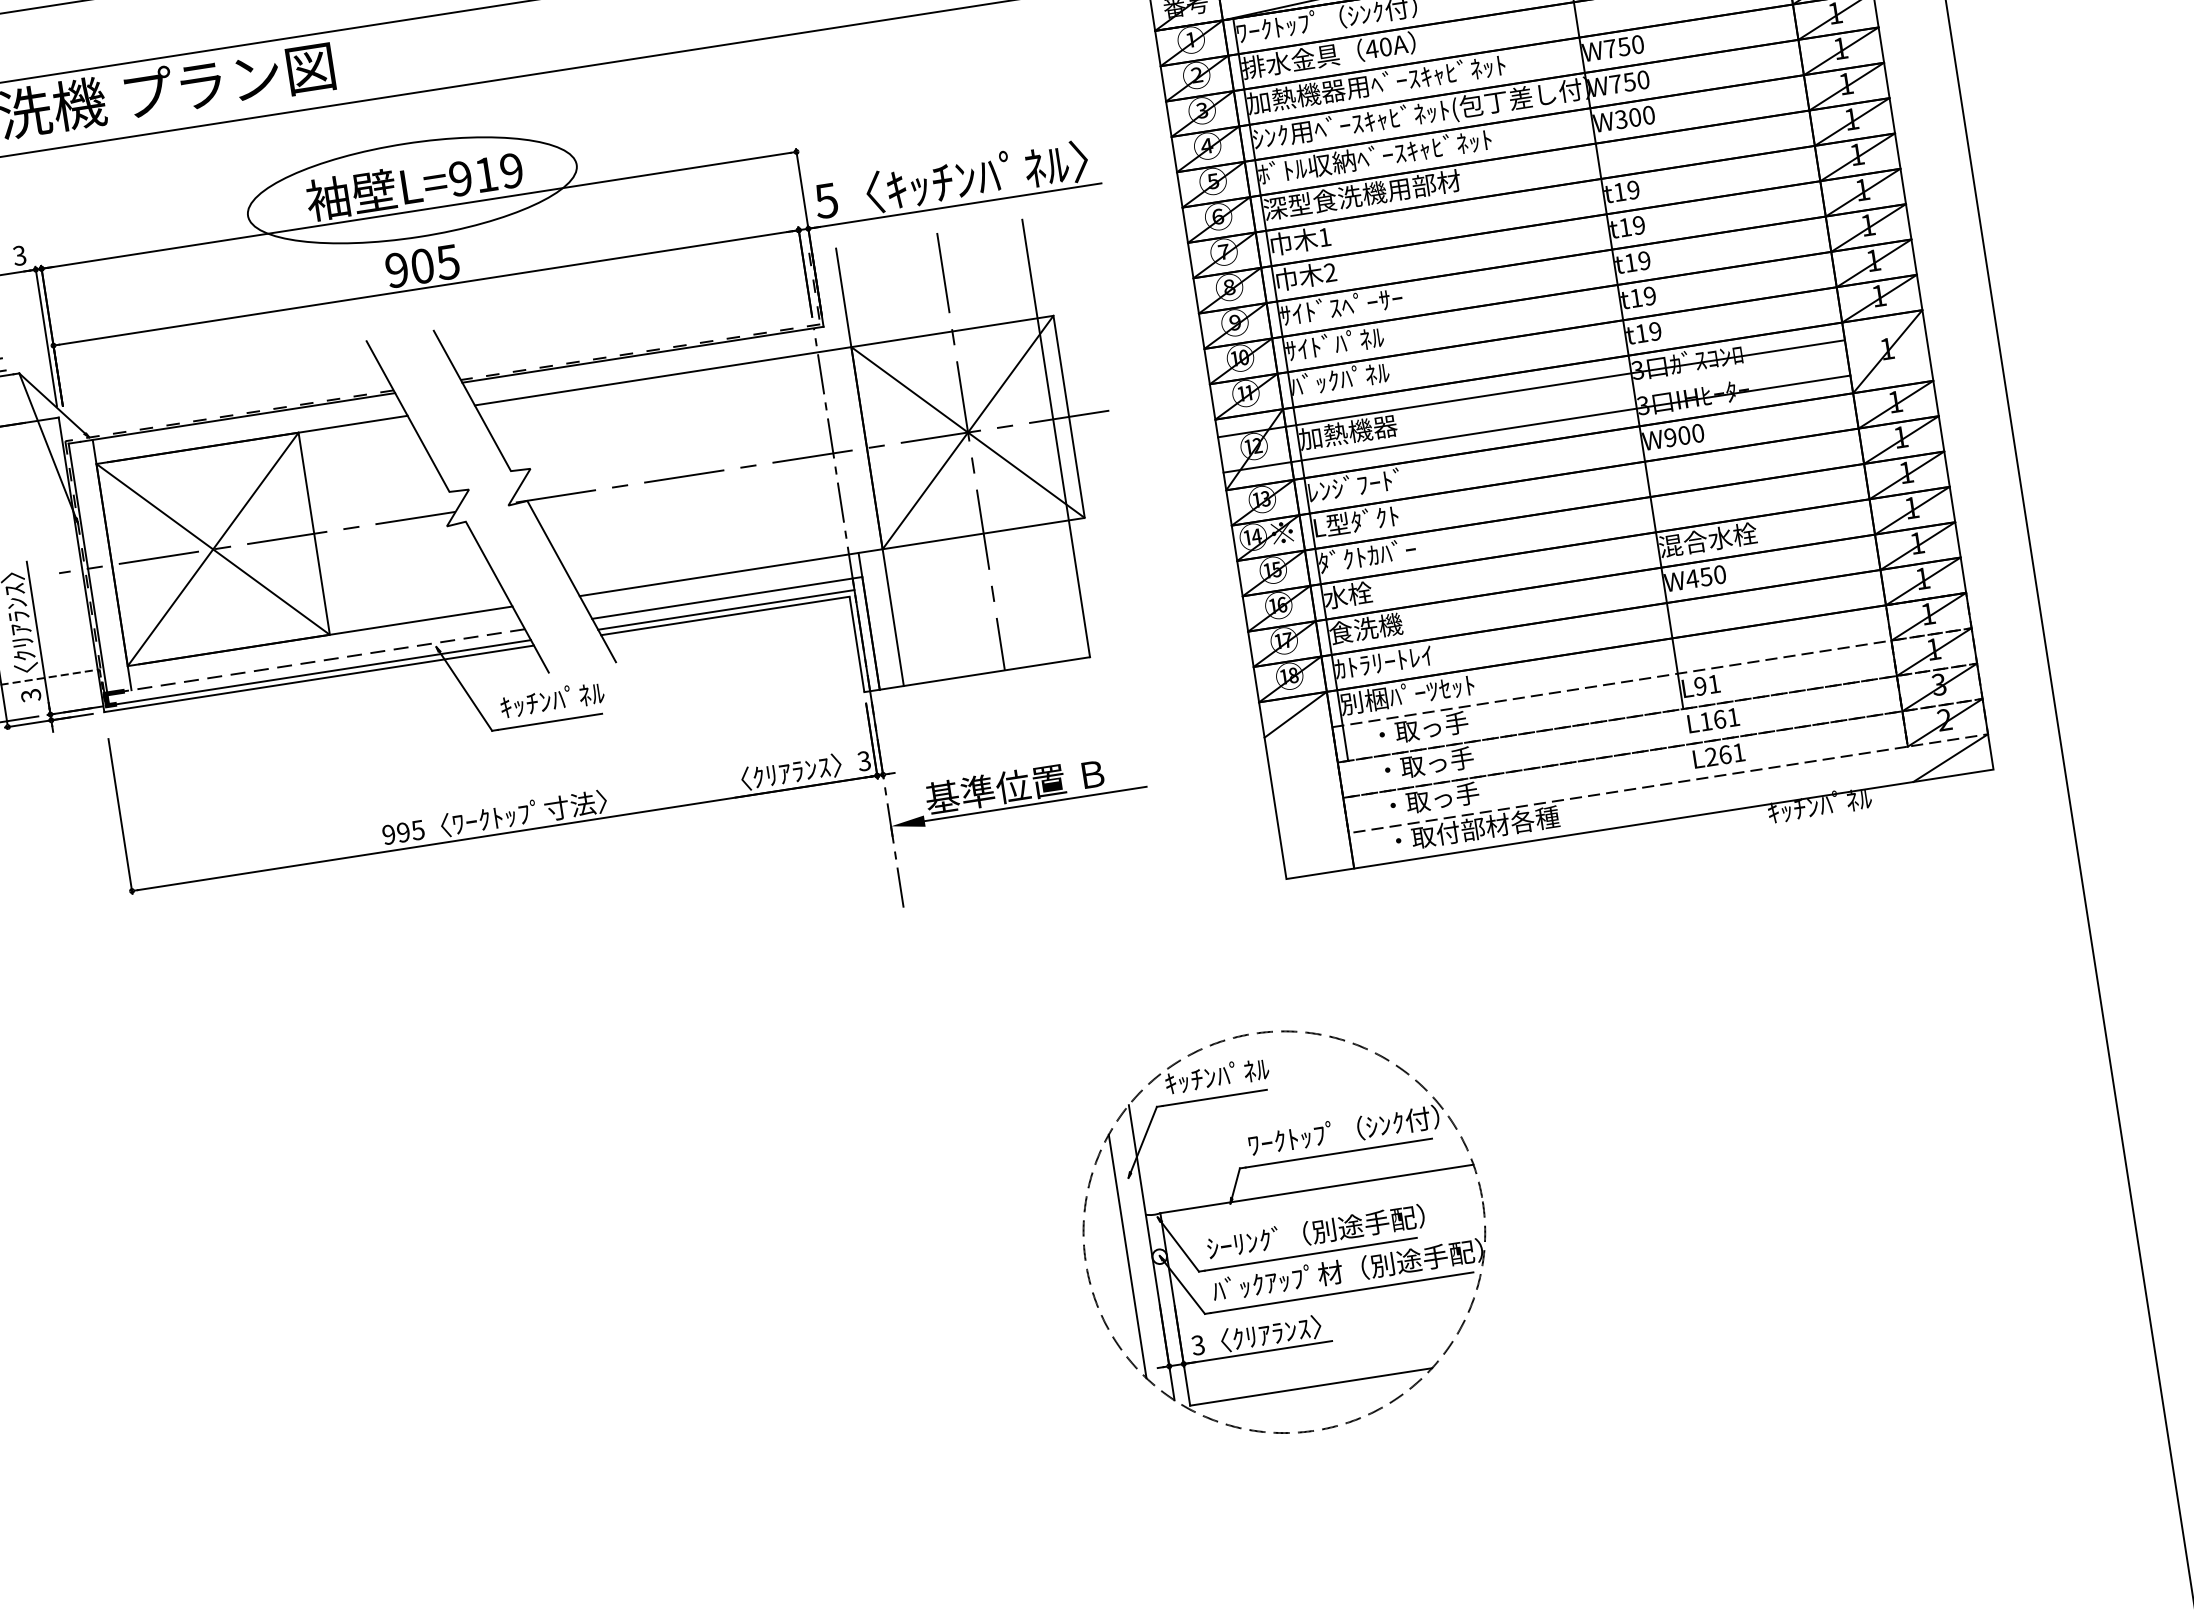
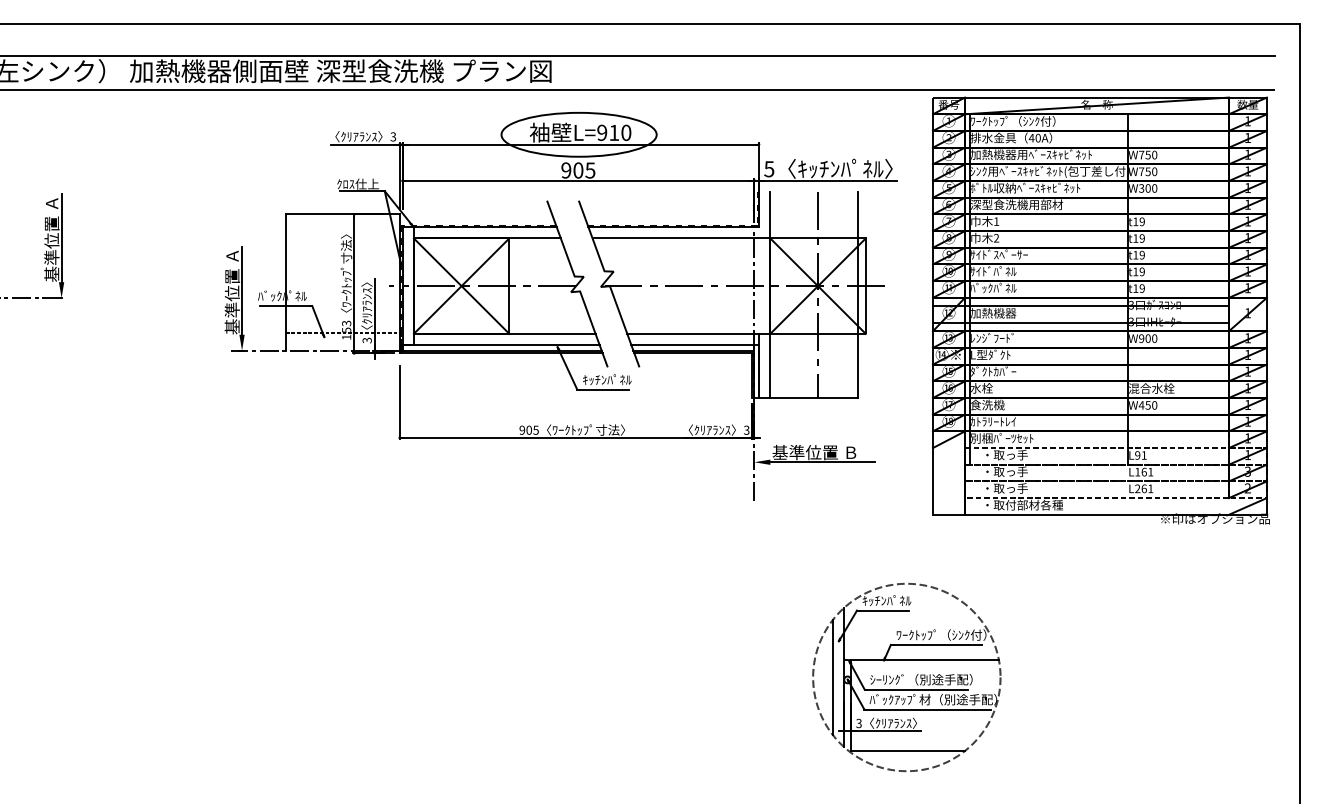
text: (511, 169) -> (626, 132), L=919 -> L=910
line: (317, 662) -> (501, 345), dashed -> solid
text: (1883, 794) -> (1214, 518), ｷｯﾁﾝﾊﾟﾈﾙ -> ※印はオプション品
text: (402, 833) -> (528, 430), 995 -> 905

